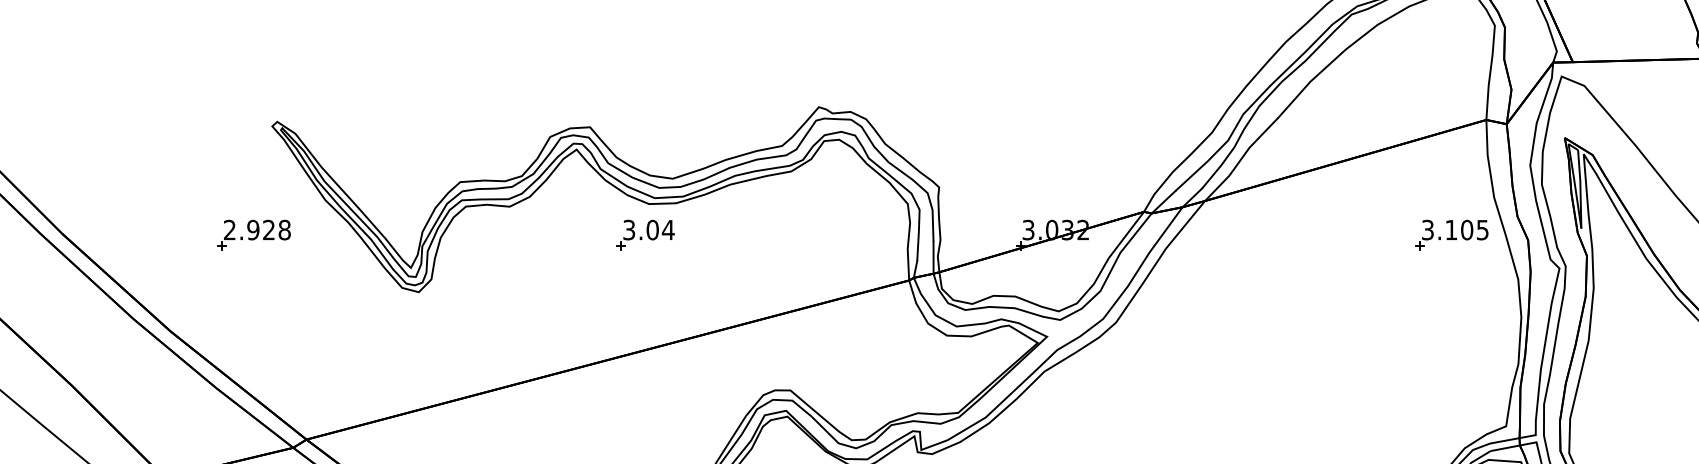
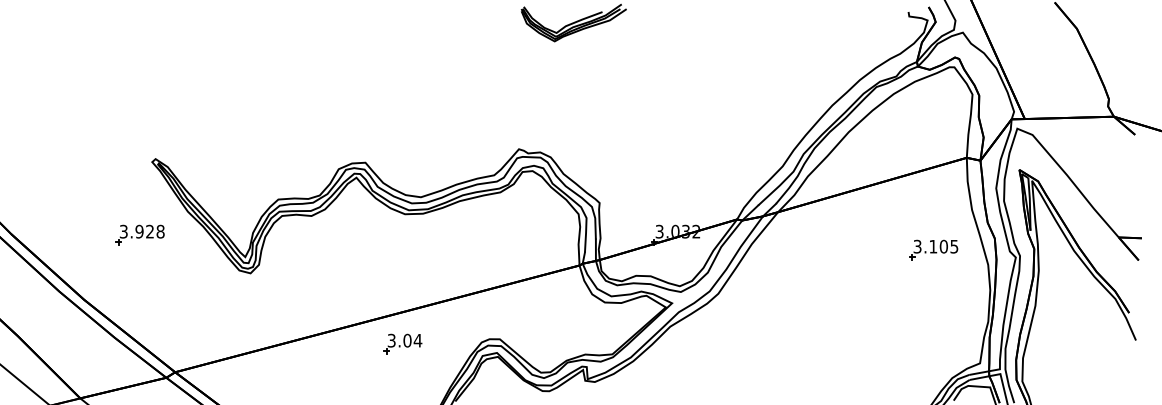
text: (229, 229) -> (123, 231), 2.928 -> 3.928
part: (645, 234) -> (402, 343), moved
part: (1451, 234) -> (933, 249), moved

